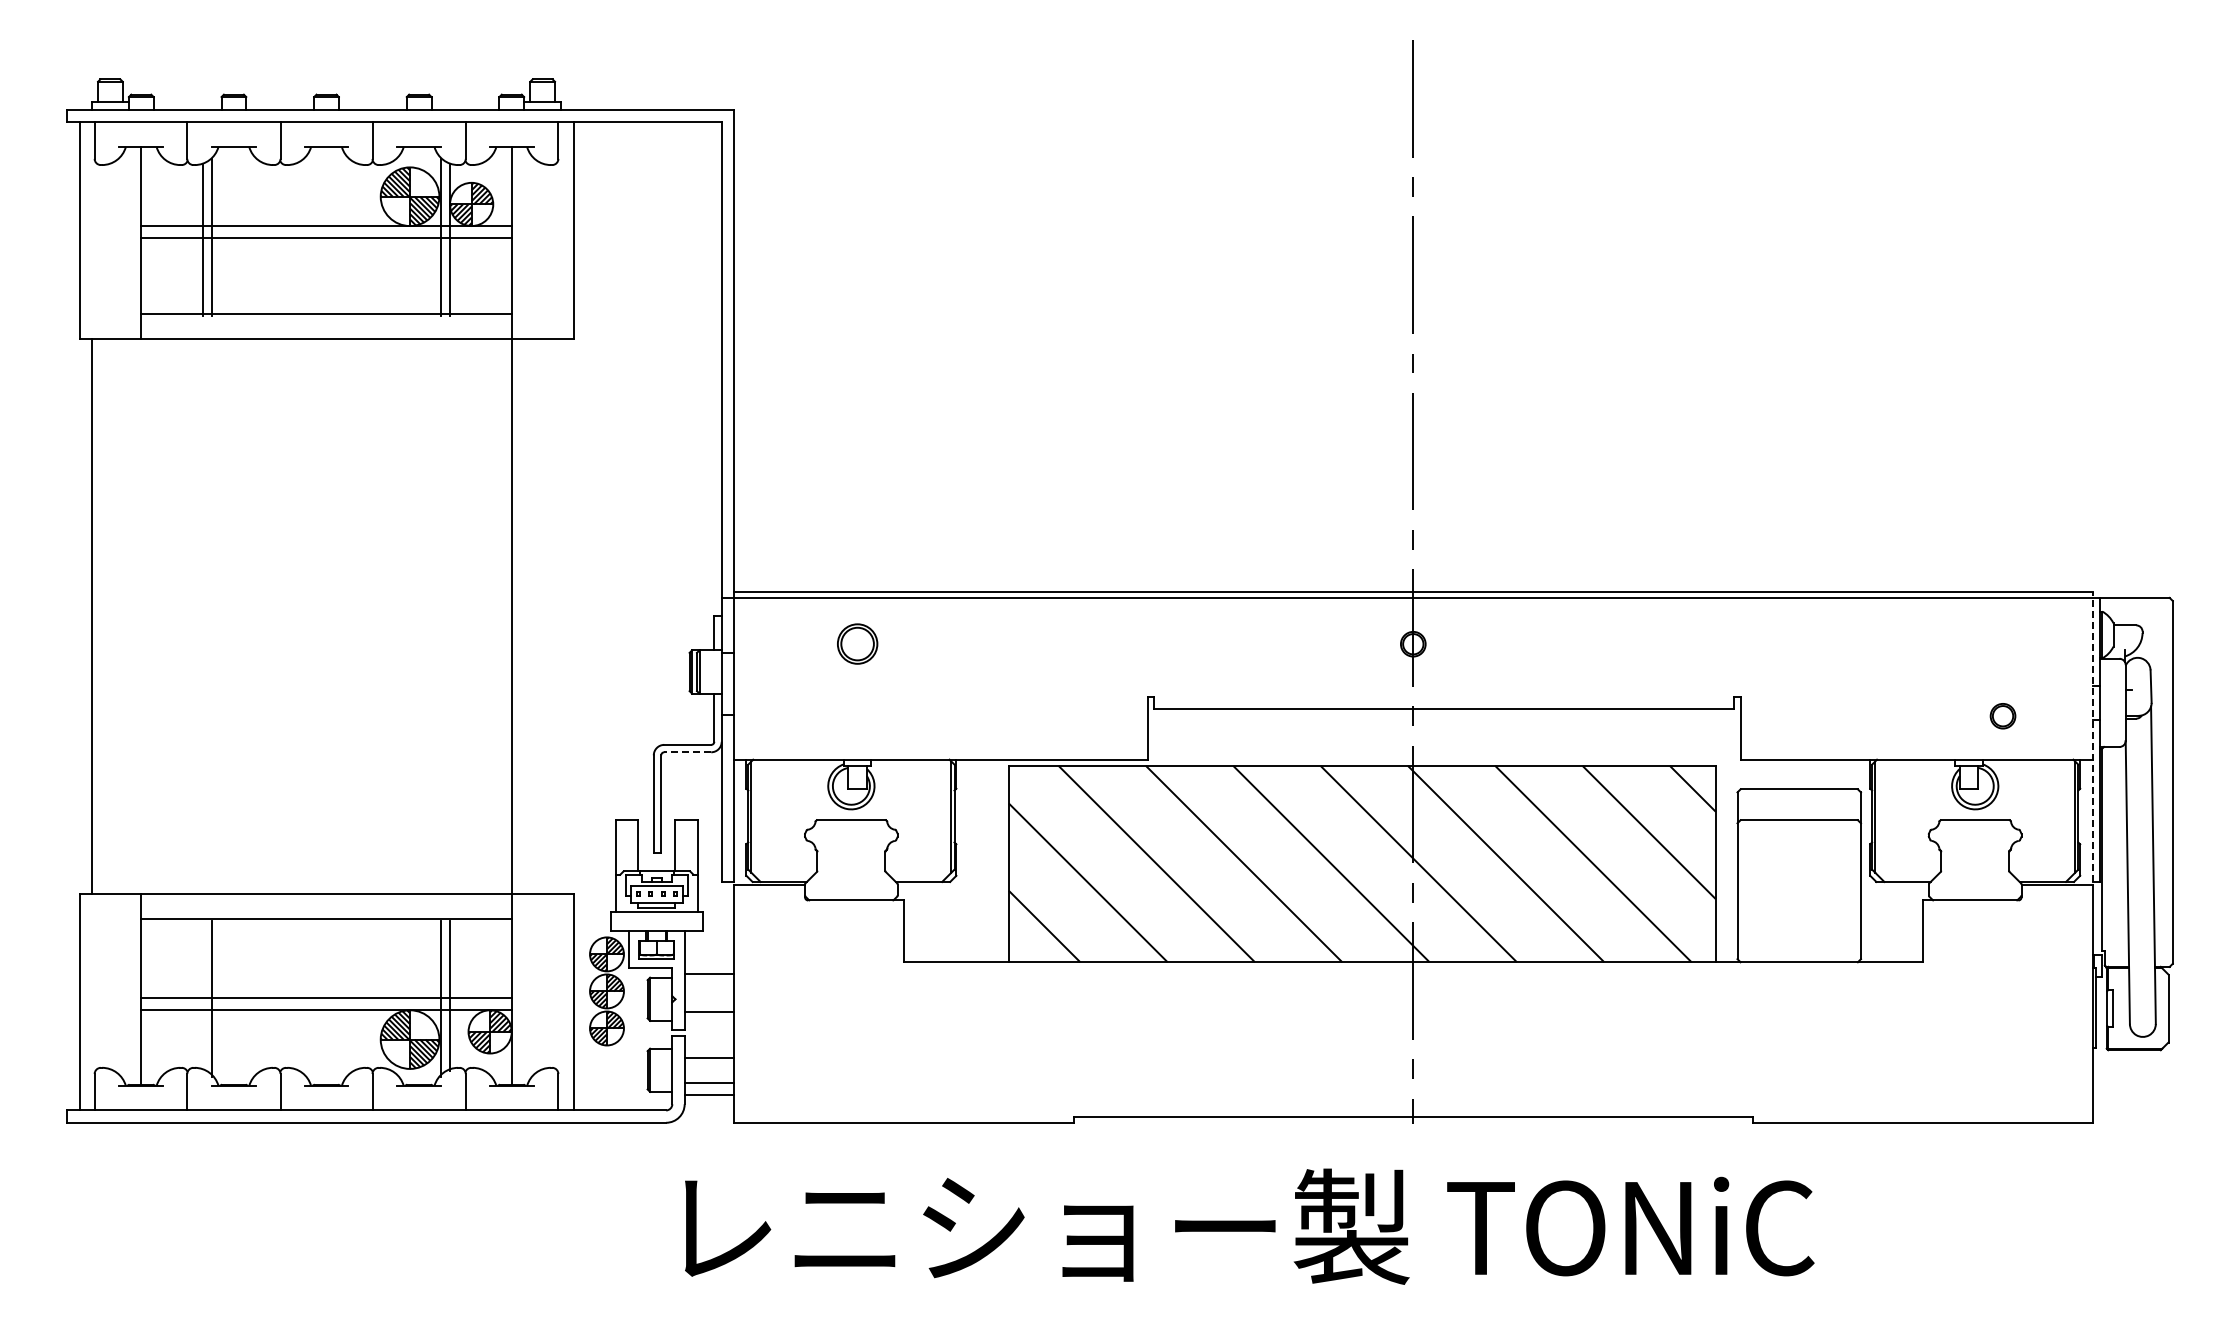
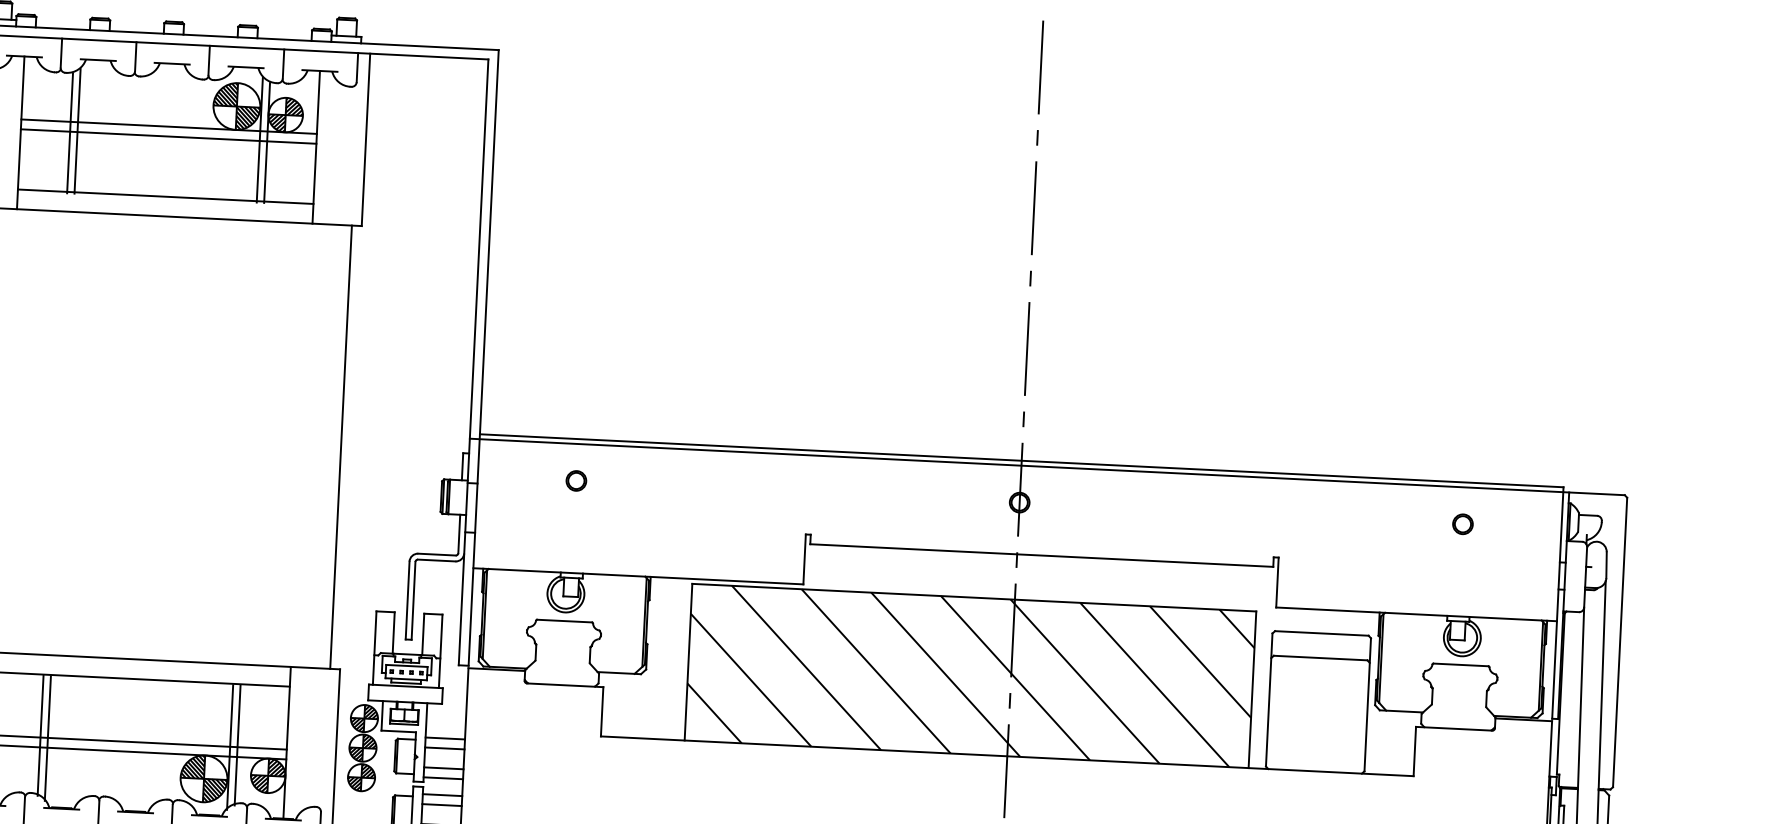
line: (512, 616) -> (341, 447), moved
part: (857, 644) -> (576, 481), size x0.62
part: (2002, 716) -> (1462, 524), moved
line: (2092, 736) -> (1557, 602), dashed -> solid
line: (687, 752) -> (436, 560), dashed -> solid
line: (709, 986) -> (444, 748), added
line: (203, 995) -> (40, 735), added
line: (709, 1024) -> (443, 778), added
line: (709, 1045) -> (442, 795), added

